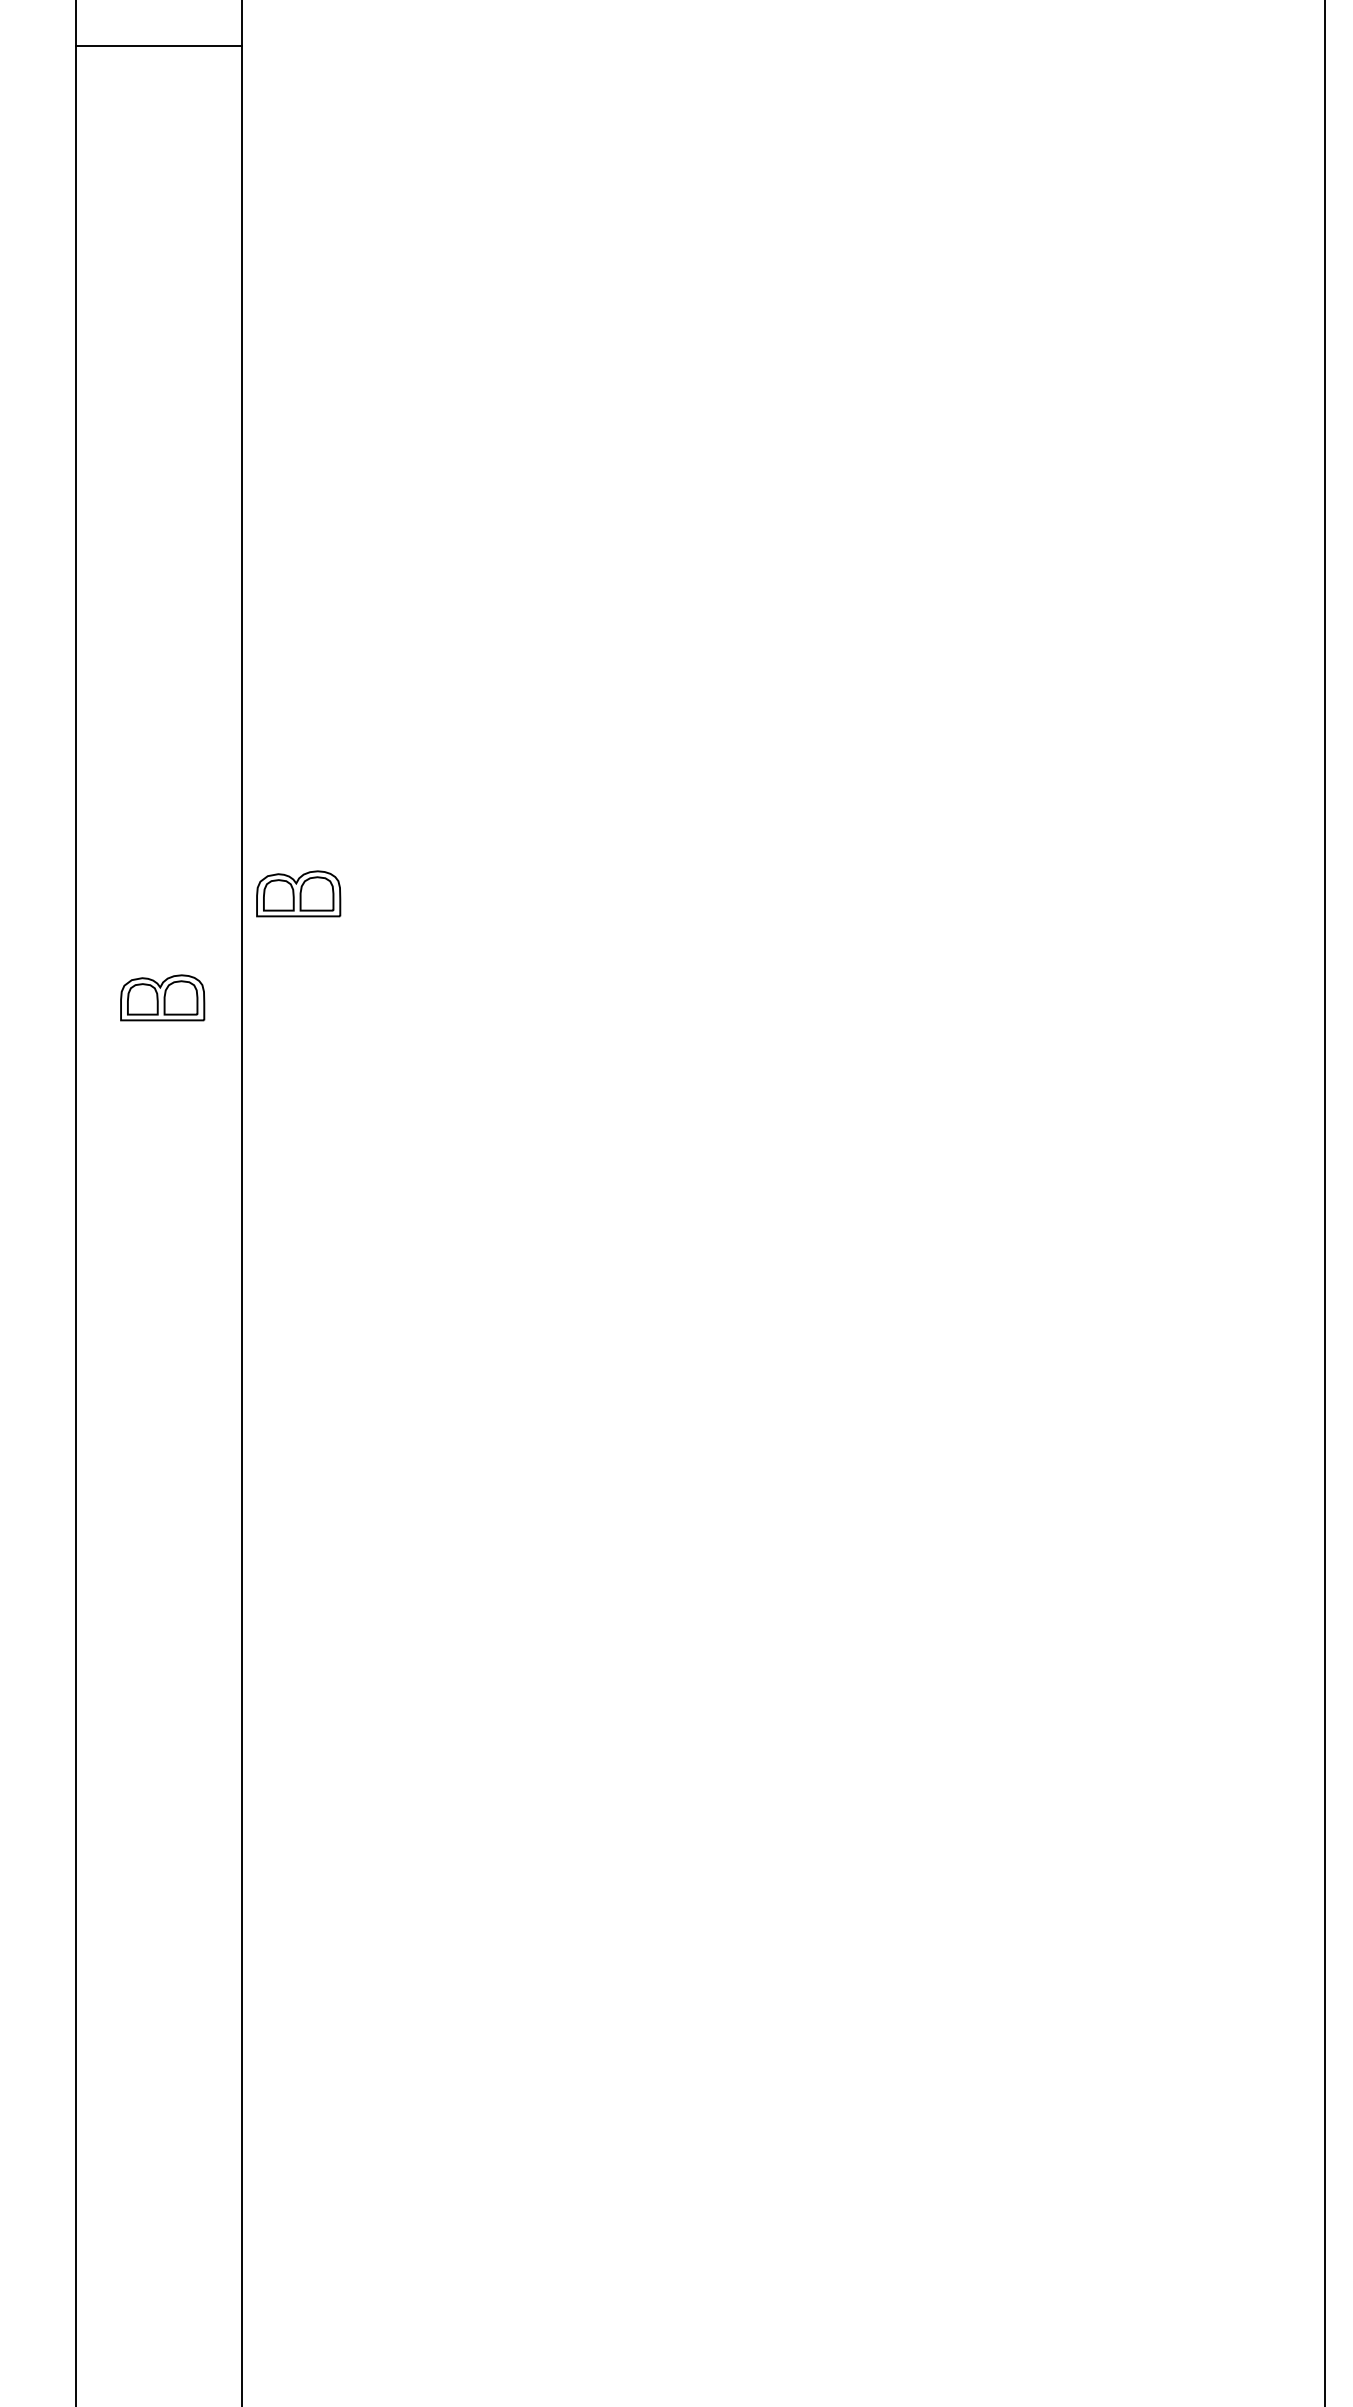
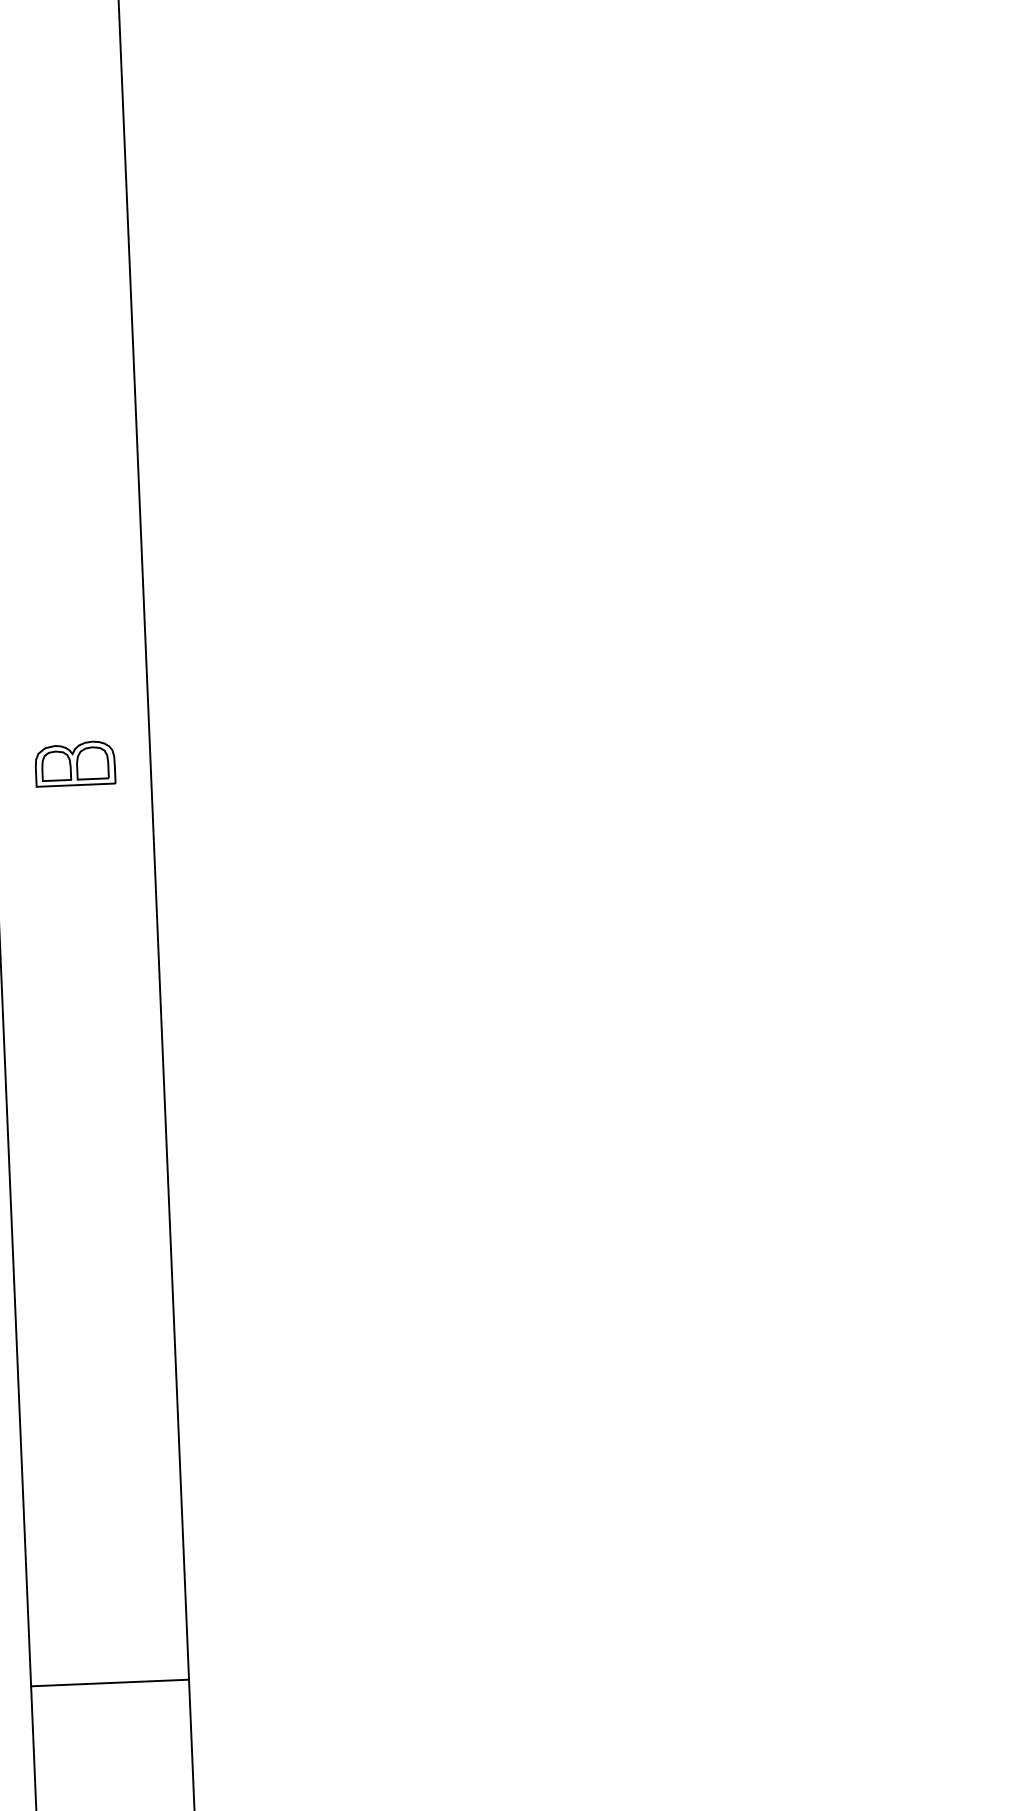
part: (298, 893) -> (199, 659), removed
line: (158, 1966) -> (109, 1683), added

